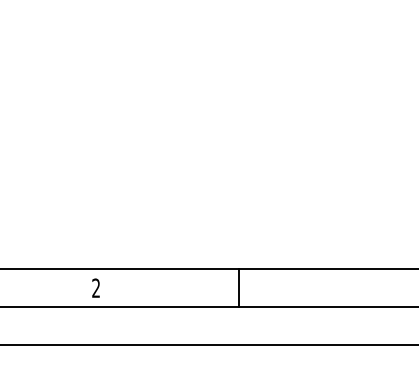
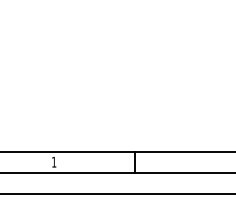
text: (96, 286) -> (54, 161), 2 -> 1

